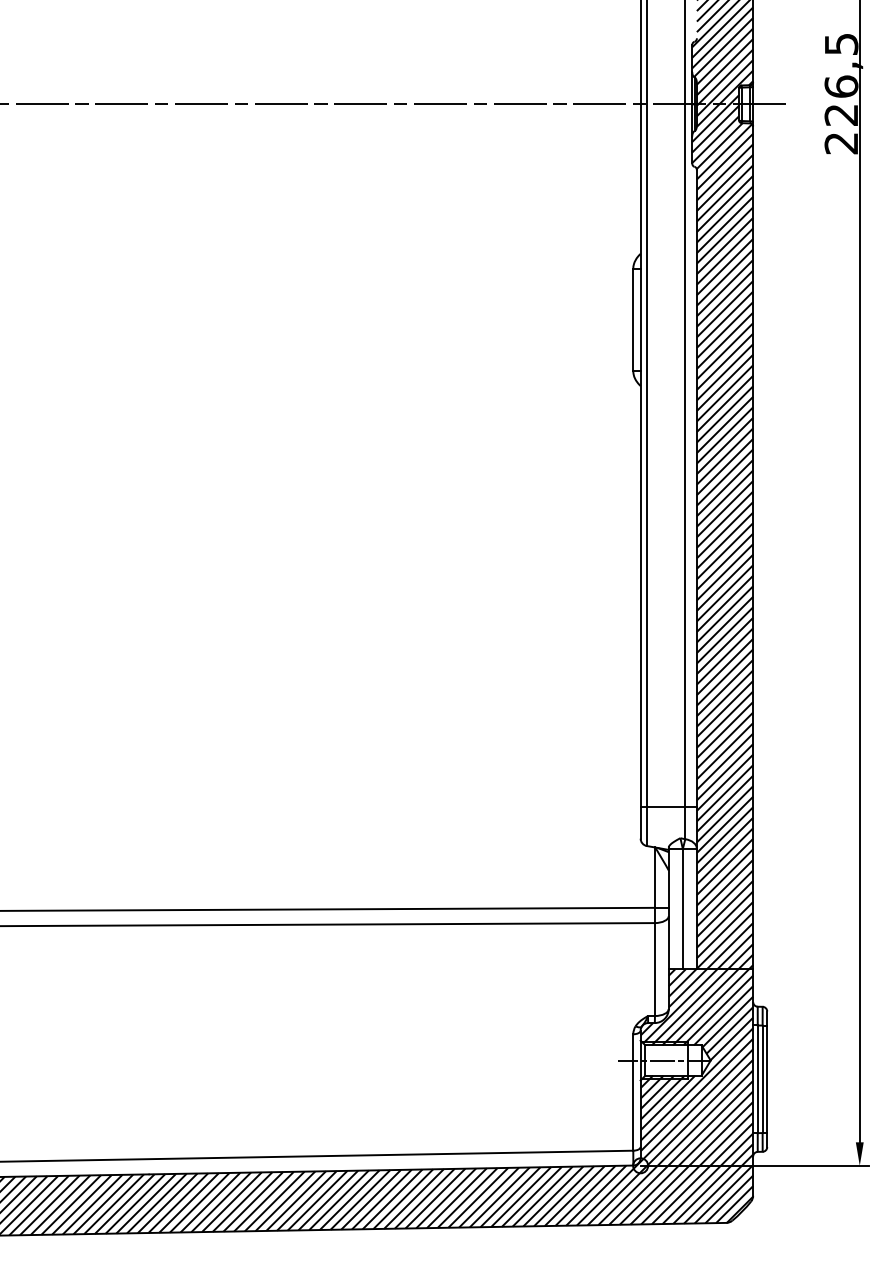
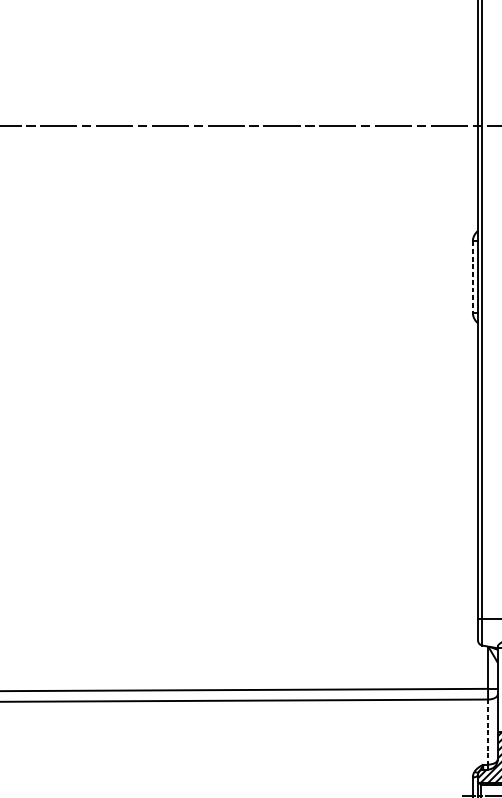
line: (633, 320) -> (473, 277), solid -> dashed
line: (654, 970) -> (487, 732), solid -> dashed

